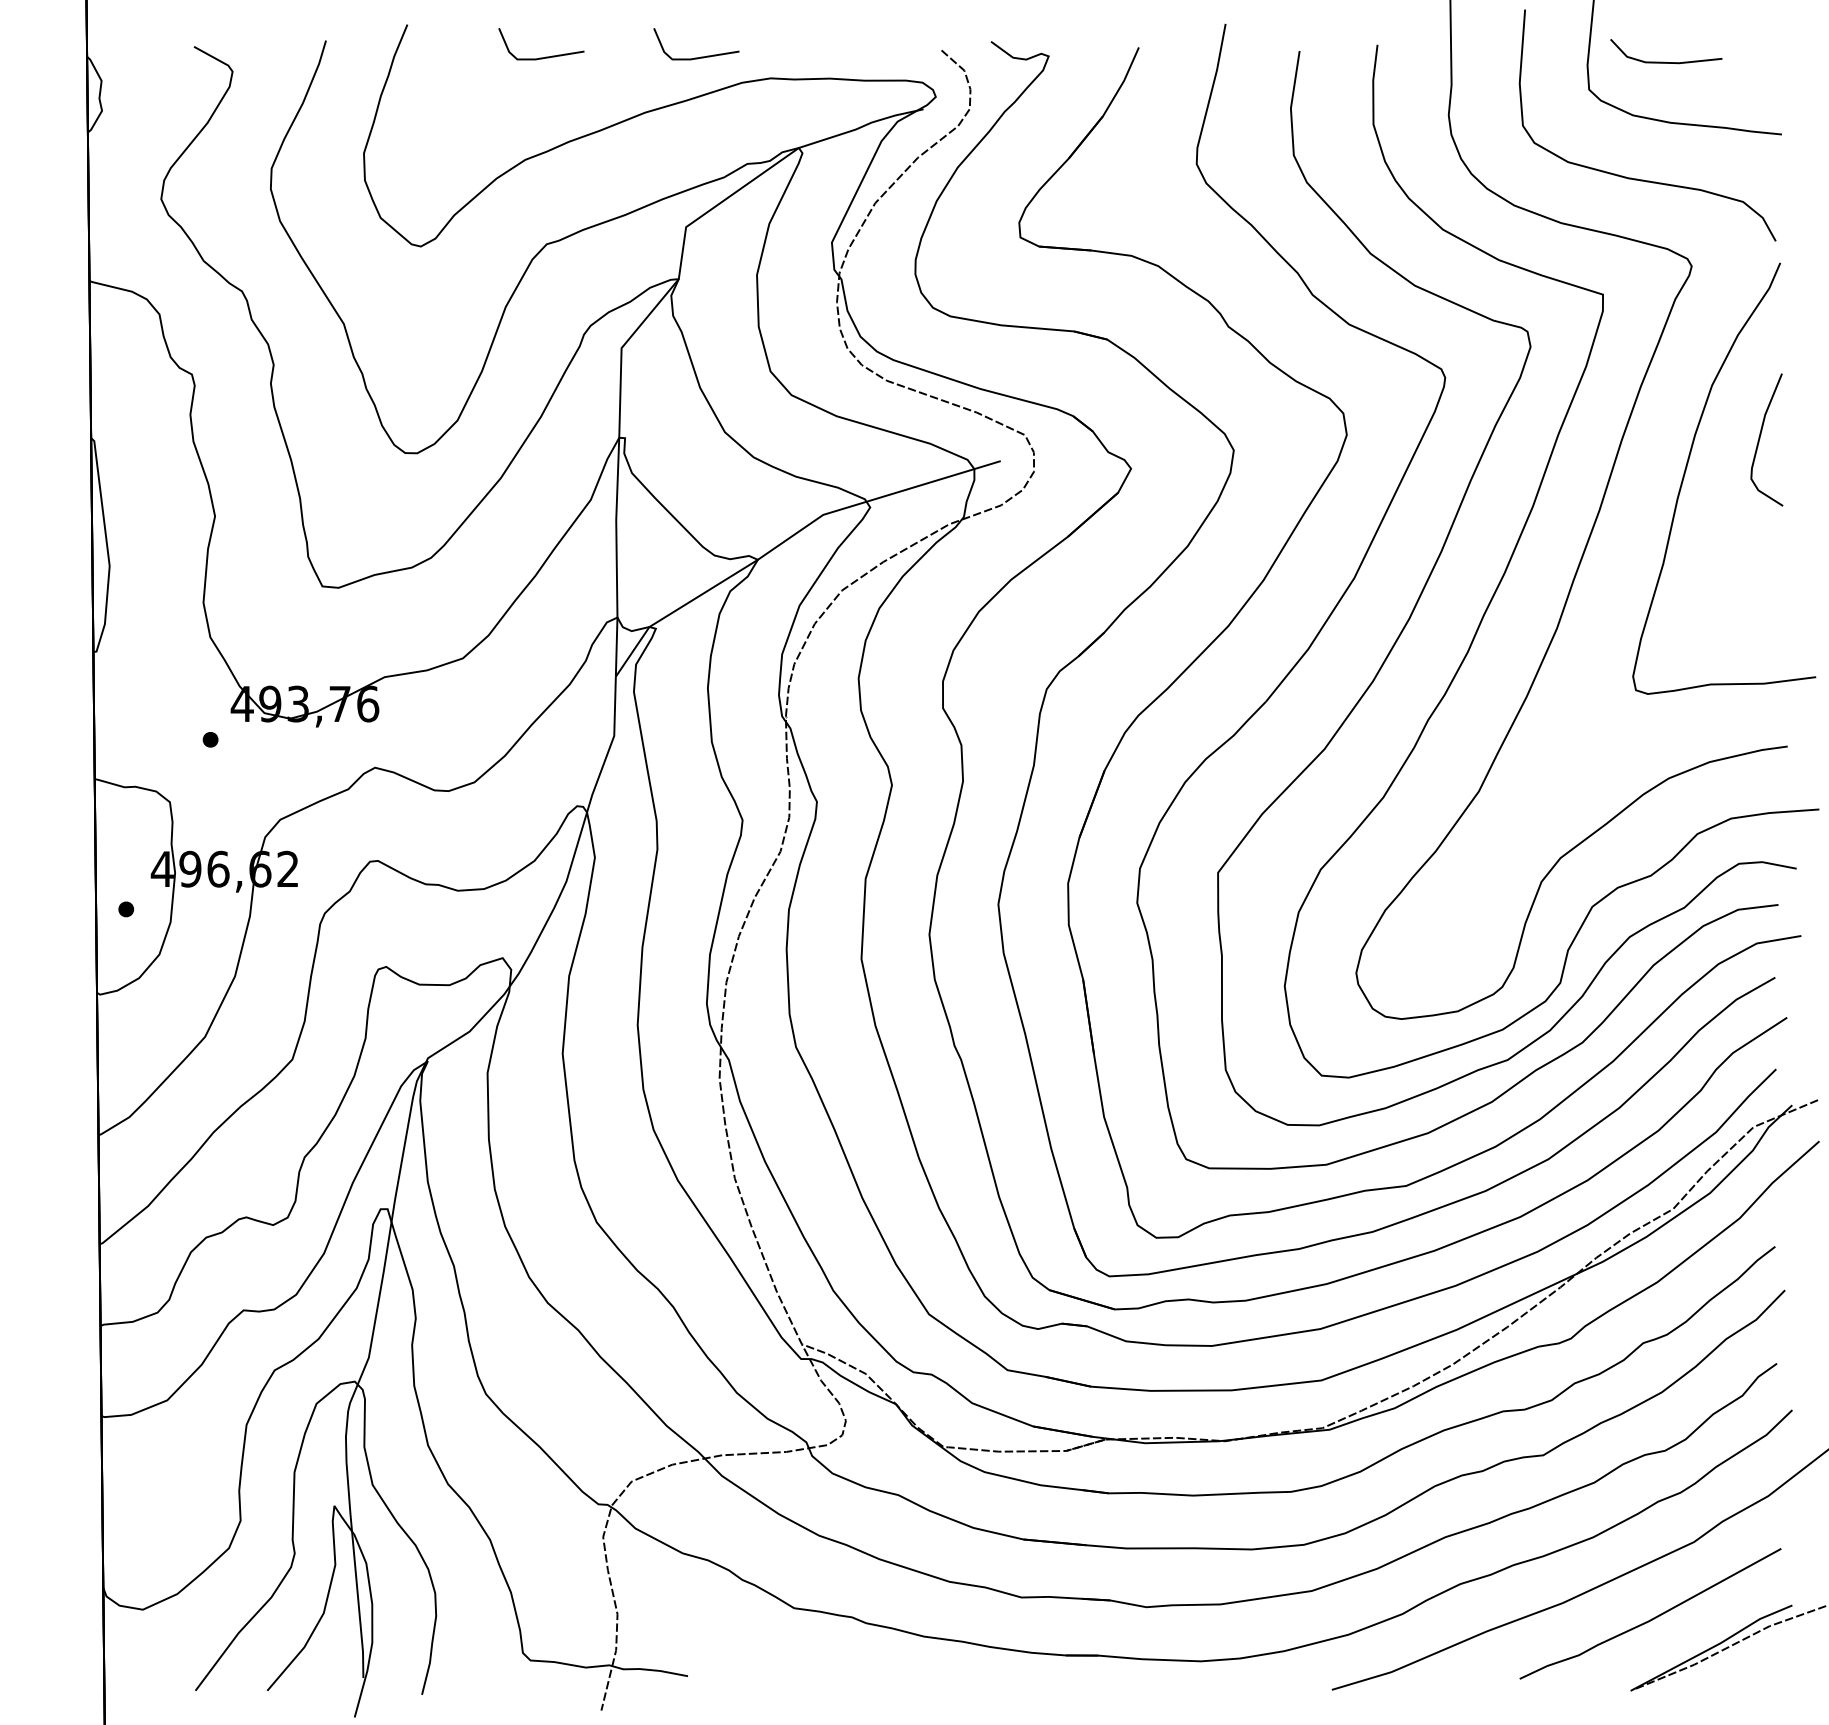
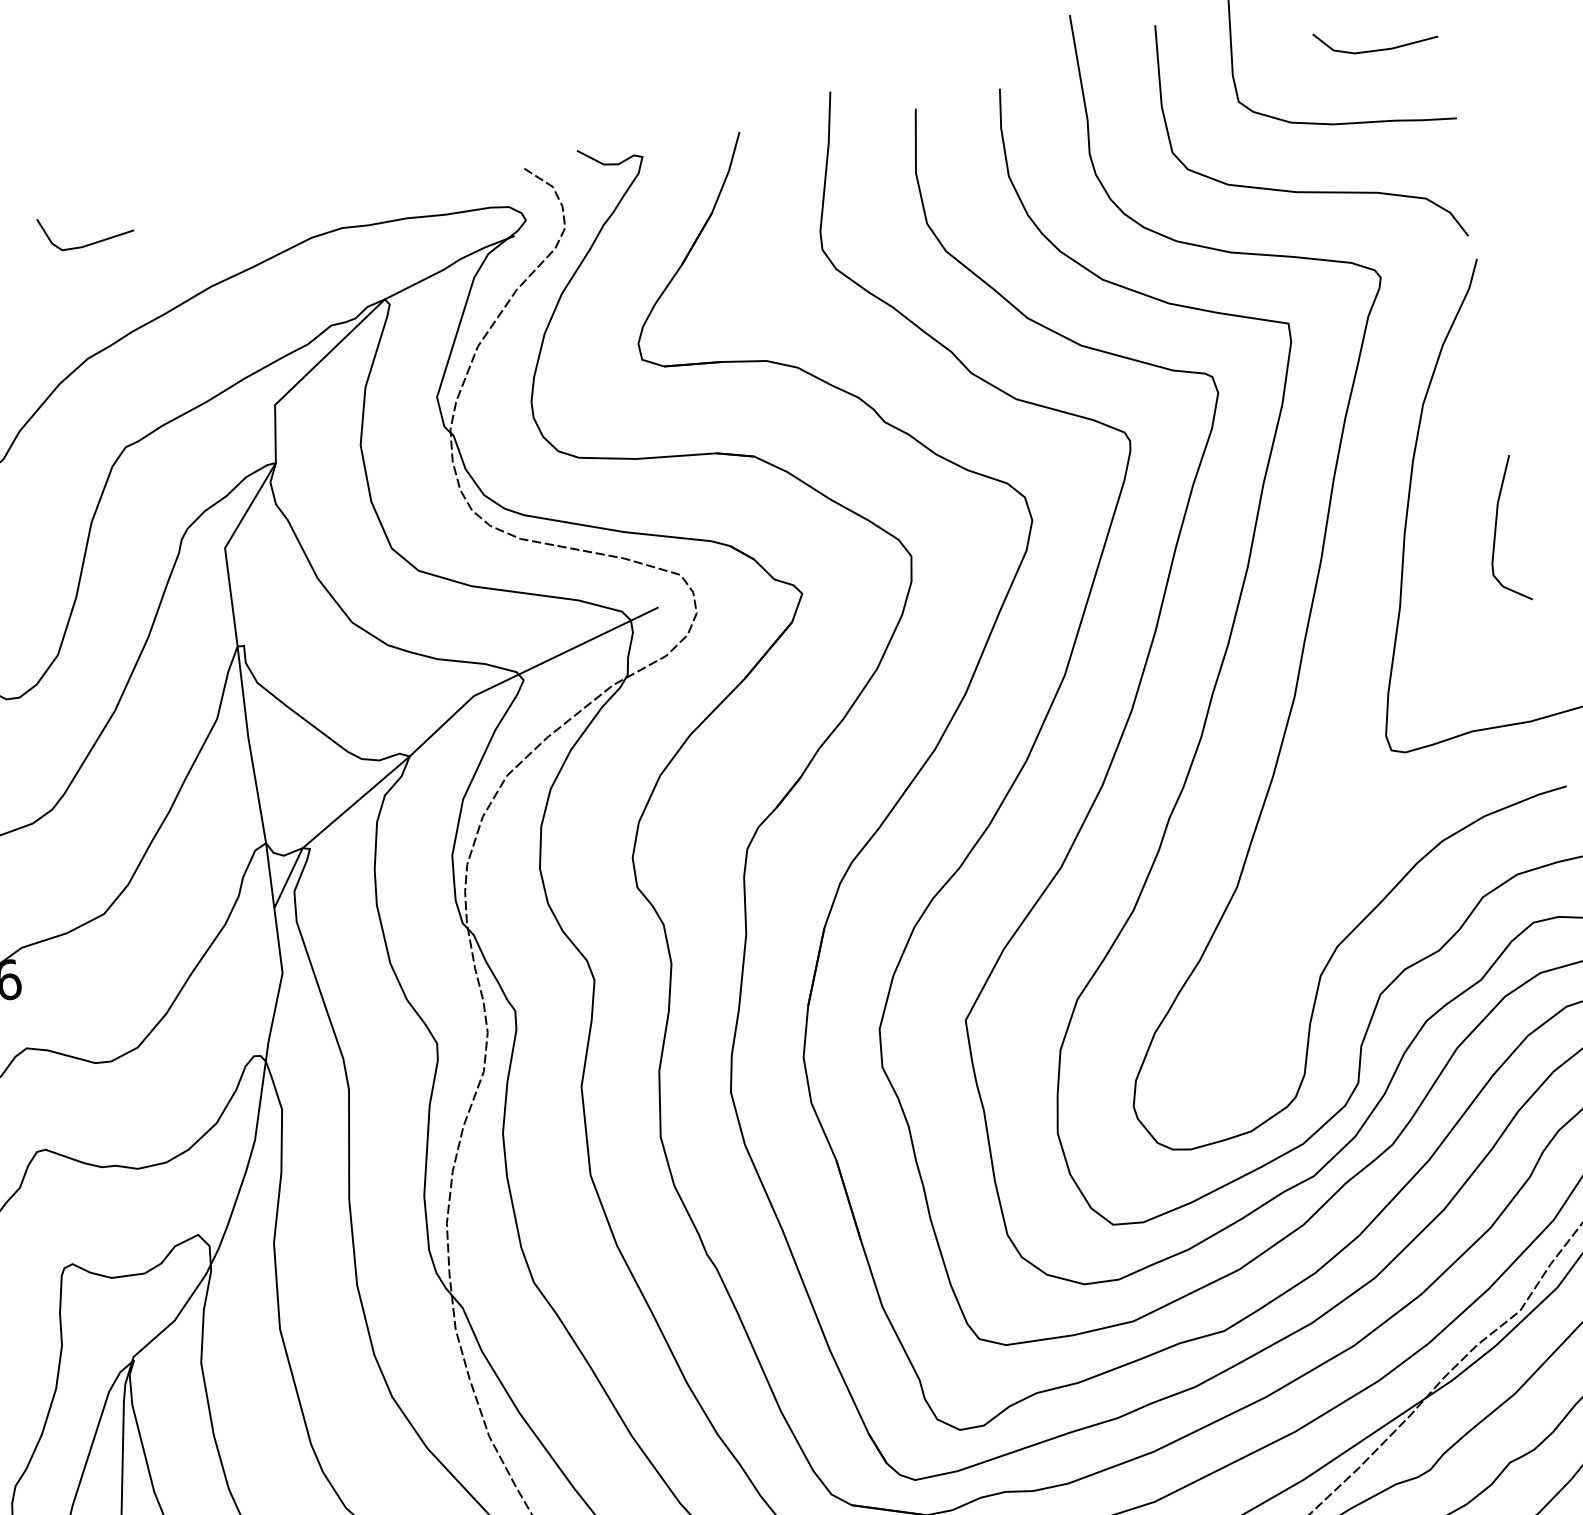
line: (700, 56) -> (261, 216), removed
line: (1664, 61) -> (1375, 49), moved
curve: (1760, 438) -> (1496, 529), moved

